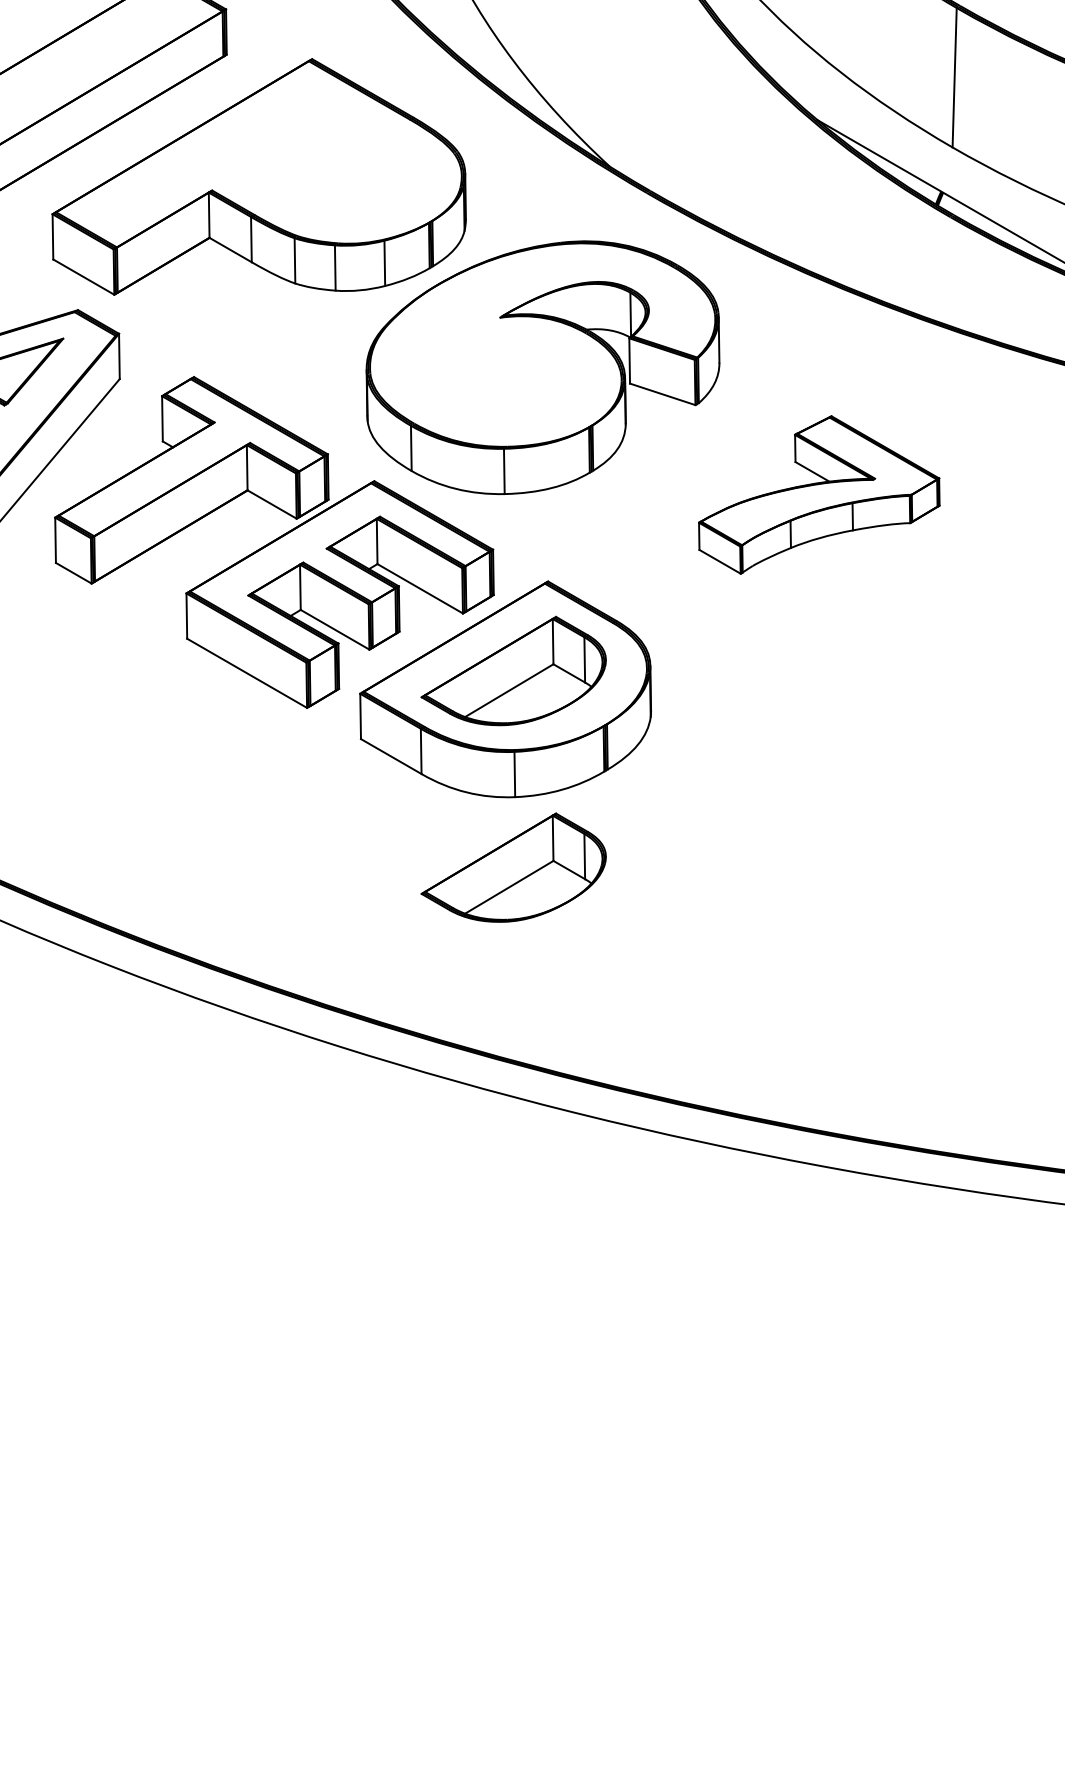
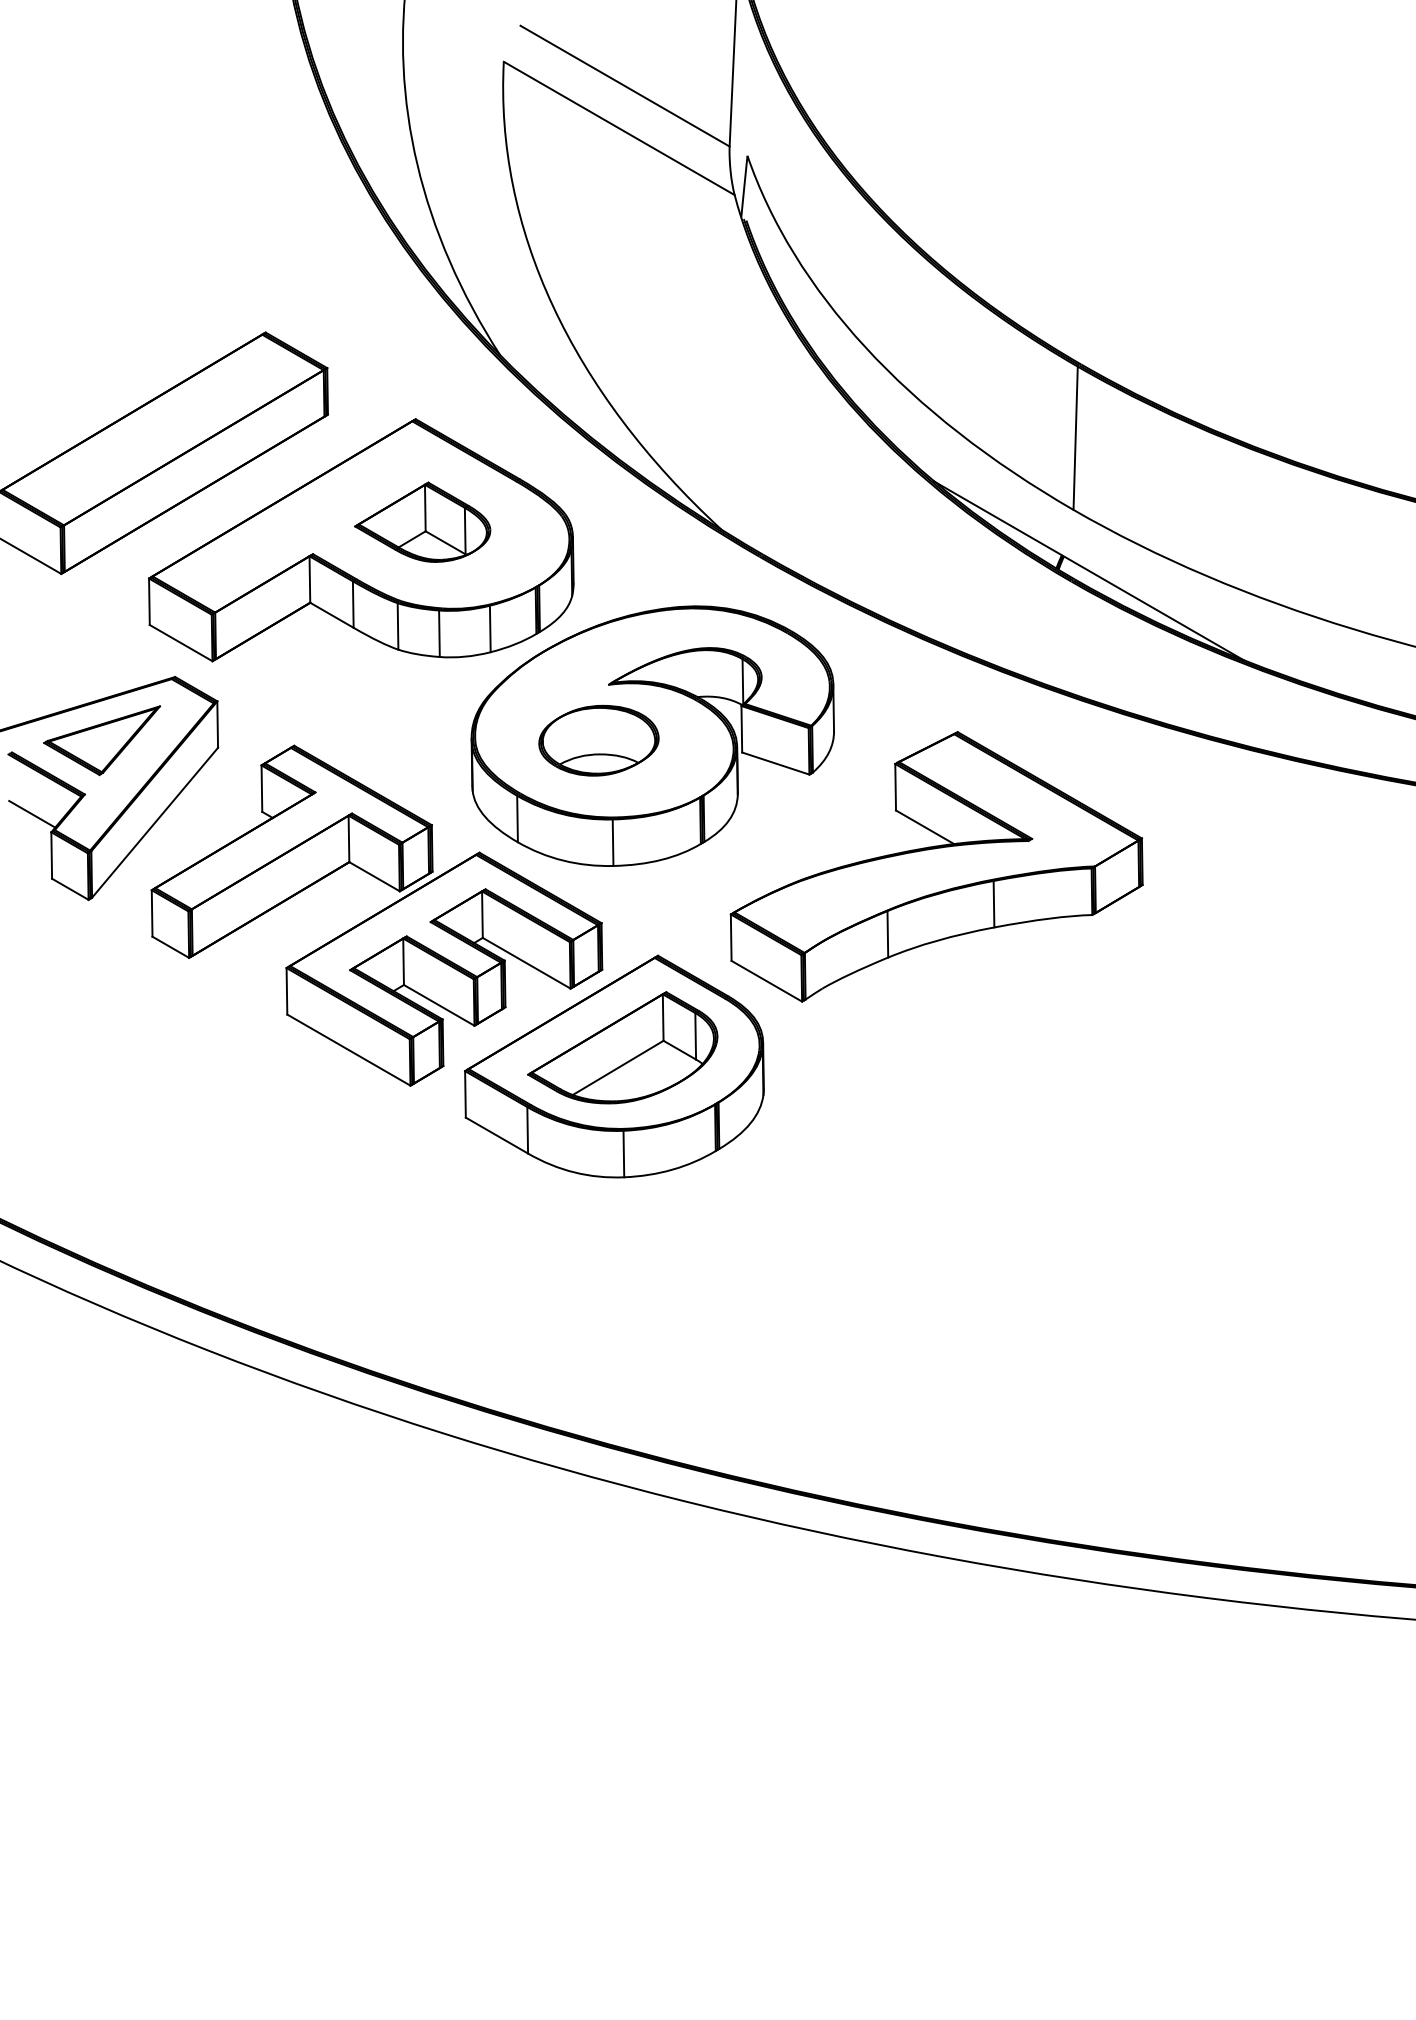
part: (318, 158) -> (422, 521), added
part: (490, 371) -> (598, 740), added
part: (819, 494) -> (936, 866), size x1.67
part: (513, 867) -> (622, 1249), removed

